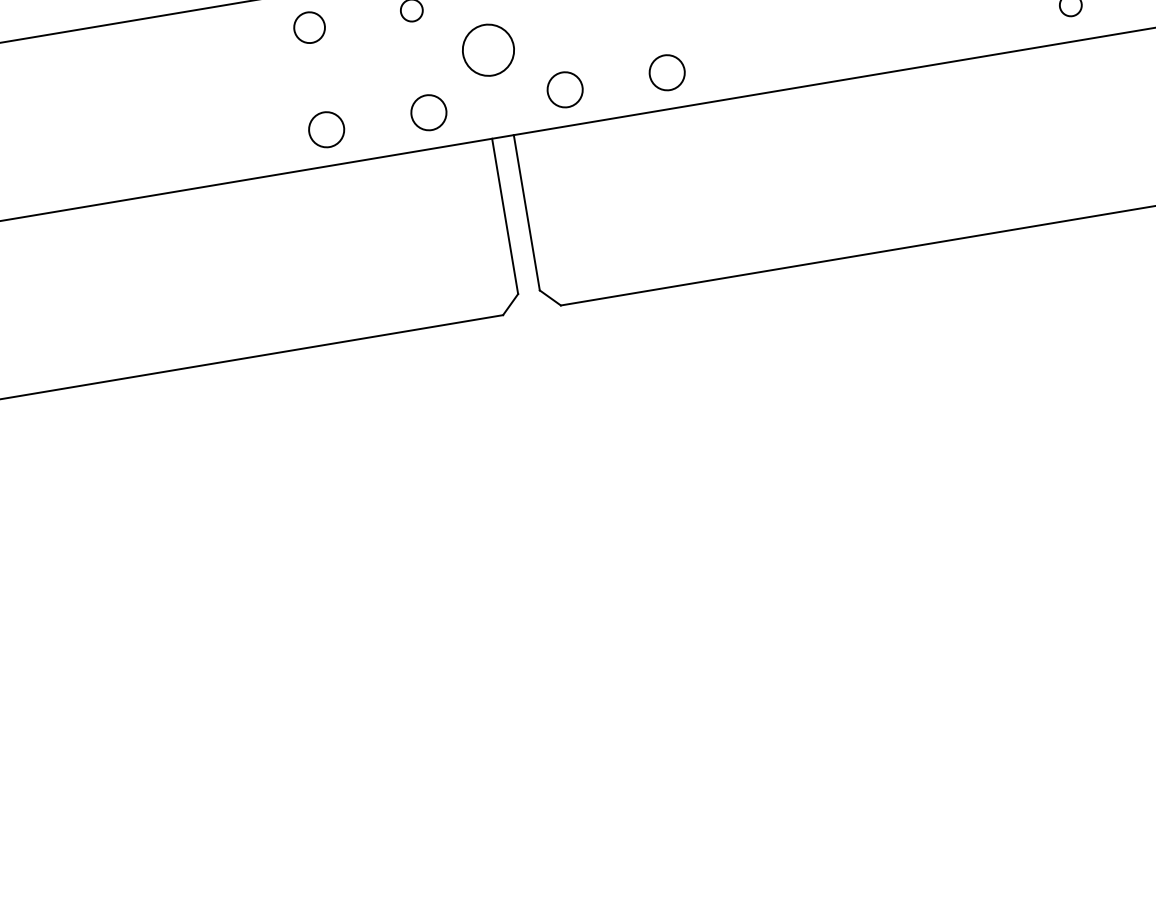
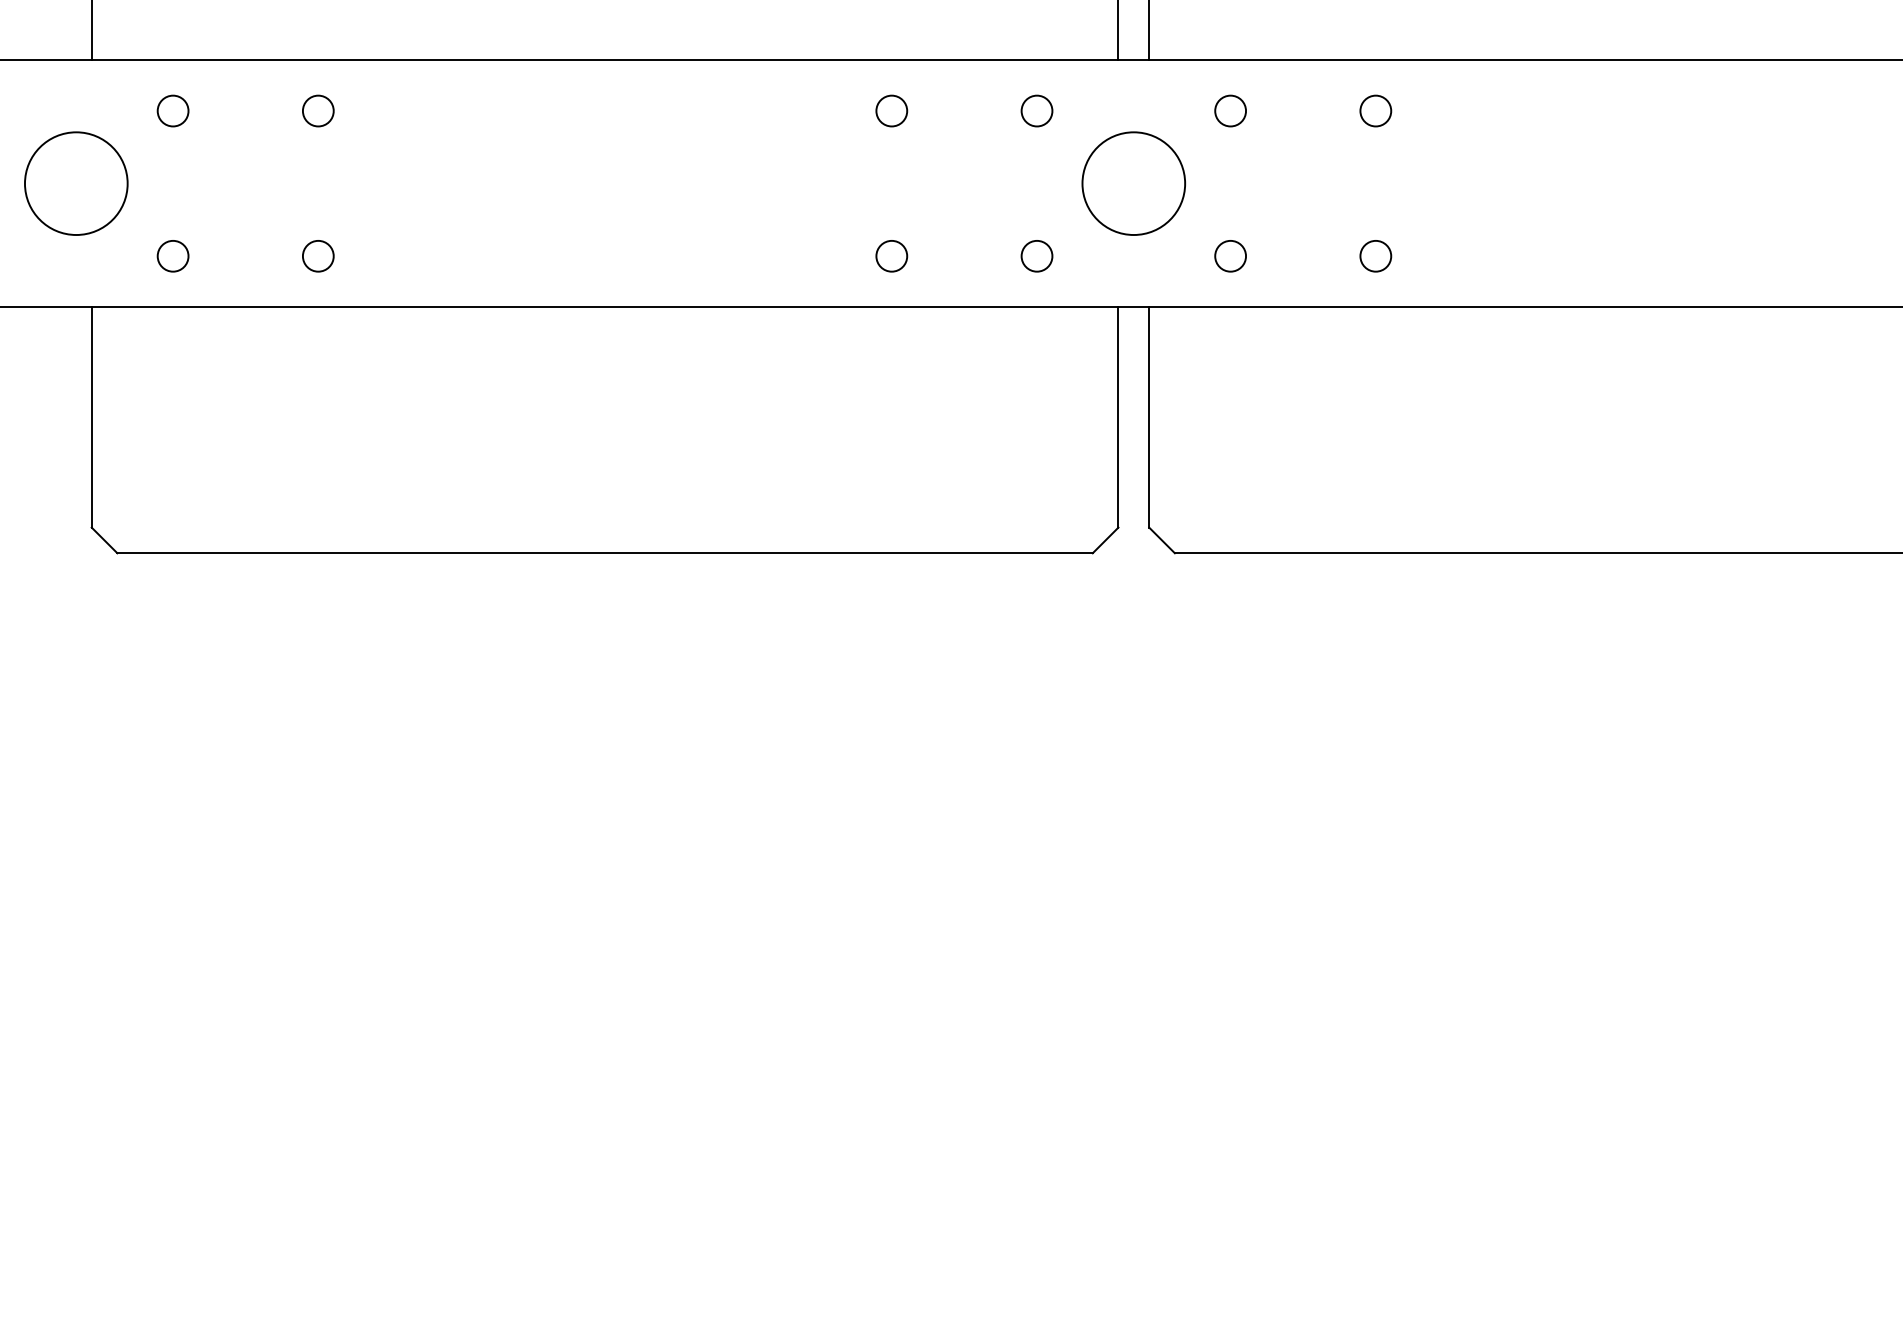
circle: (309, 27) -> (891, 110), size x0.71
circle: (488, 50) -> (1133, 183), size x1.43
circle: (667, 73) -> (1375, 256), size x0.62
circle: (565, 90) -> (1230, 256), size x0.62
circle: (428, 112) -> (1036, 255), size x0.62
circle: (326, 130) -> (891, 256), size x0.62

